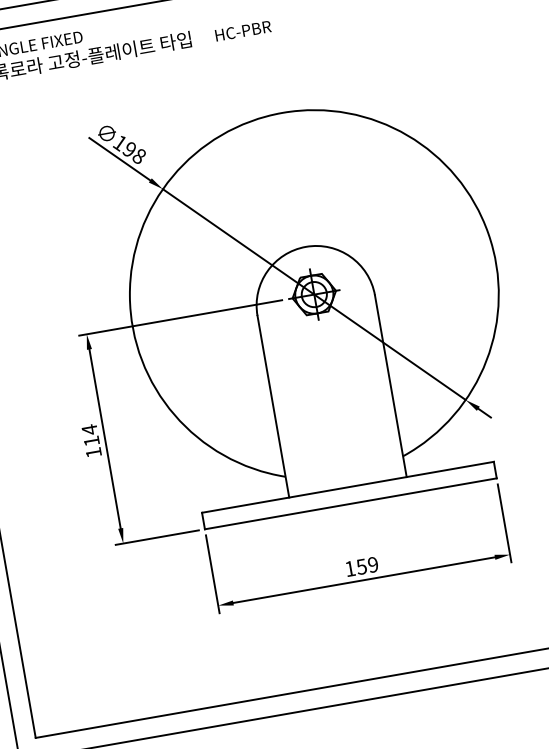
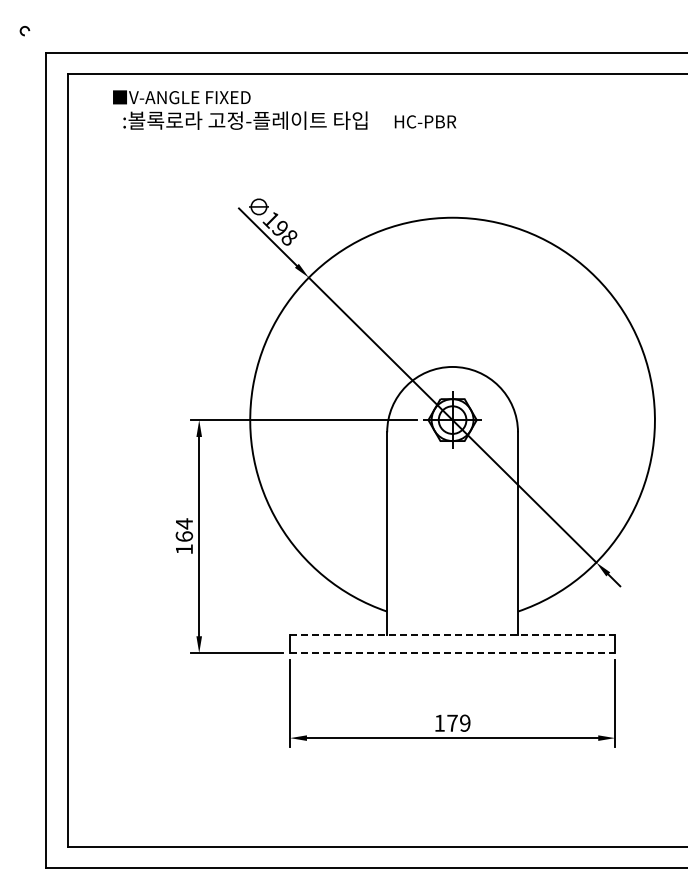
text: (91, 441) -> (184, 536), 114 -> 164
line: (348, 486) -> (453, 634), solid -> dashed
line: (351, 504) -> (453, 653), solid -> dashed
text: (361, 566) -> (452, 722), 159 -> 179

